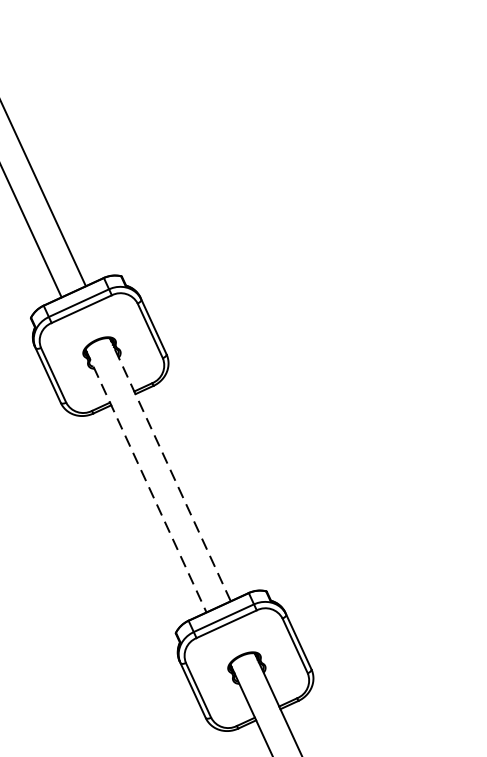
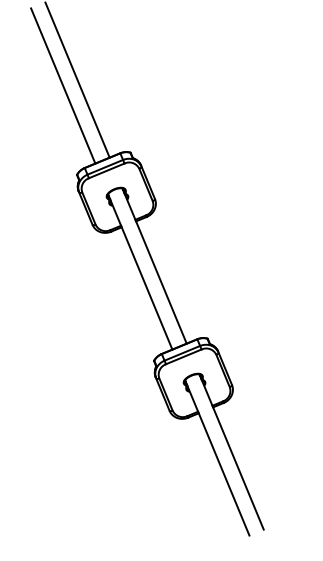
line: (170, 470) -> (154, 266), dashed -> solid
line: (146, 481) -> (140, 272), dashed -> solid

